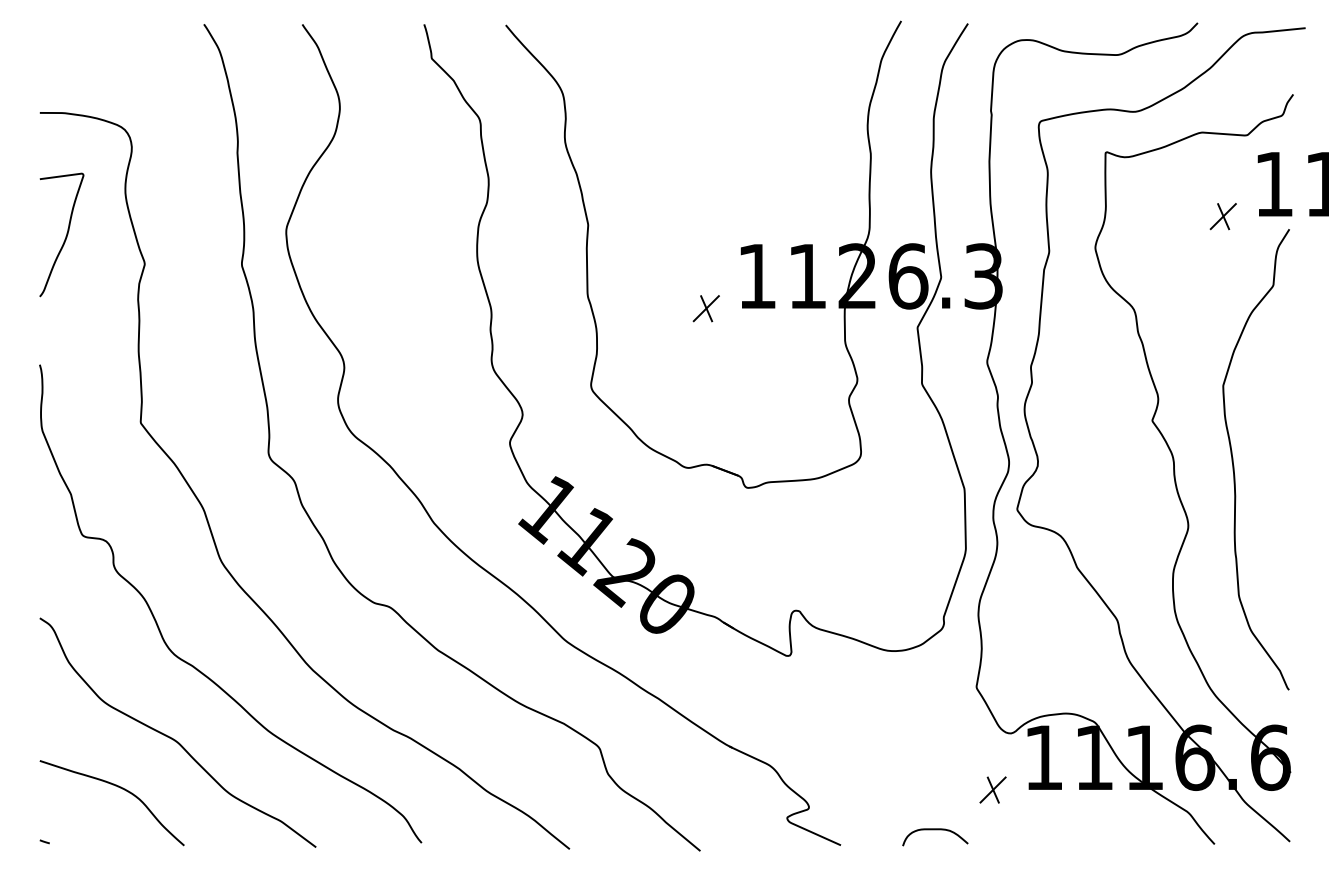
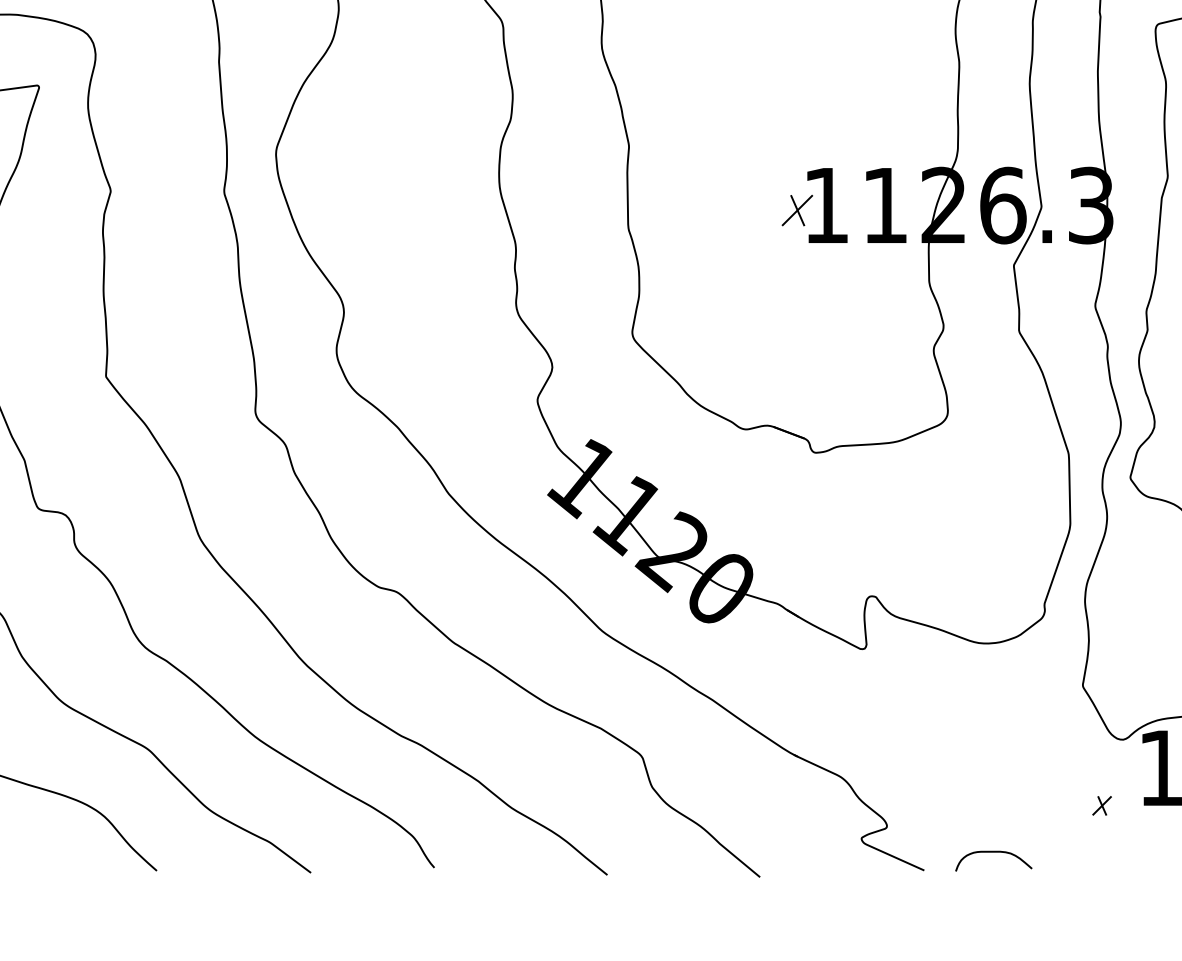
part: (705, 308) -> (796, 210), moved
part: (992, 789) -> (1101, 805), size x0.6
curve: (935, 830) -> (993, 853), moved

